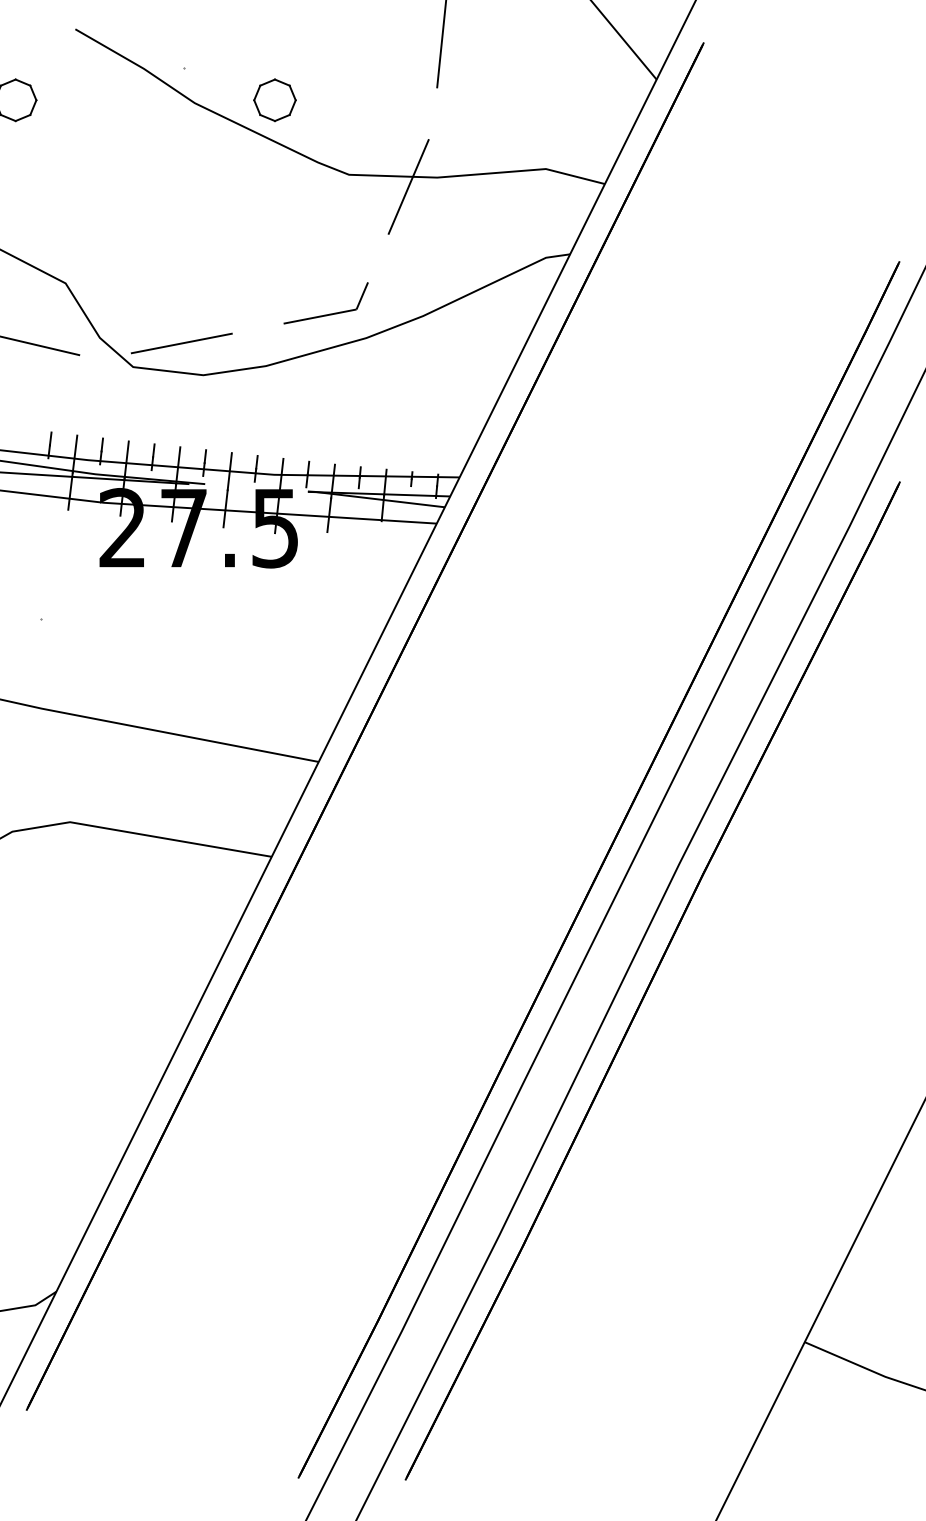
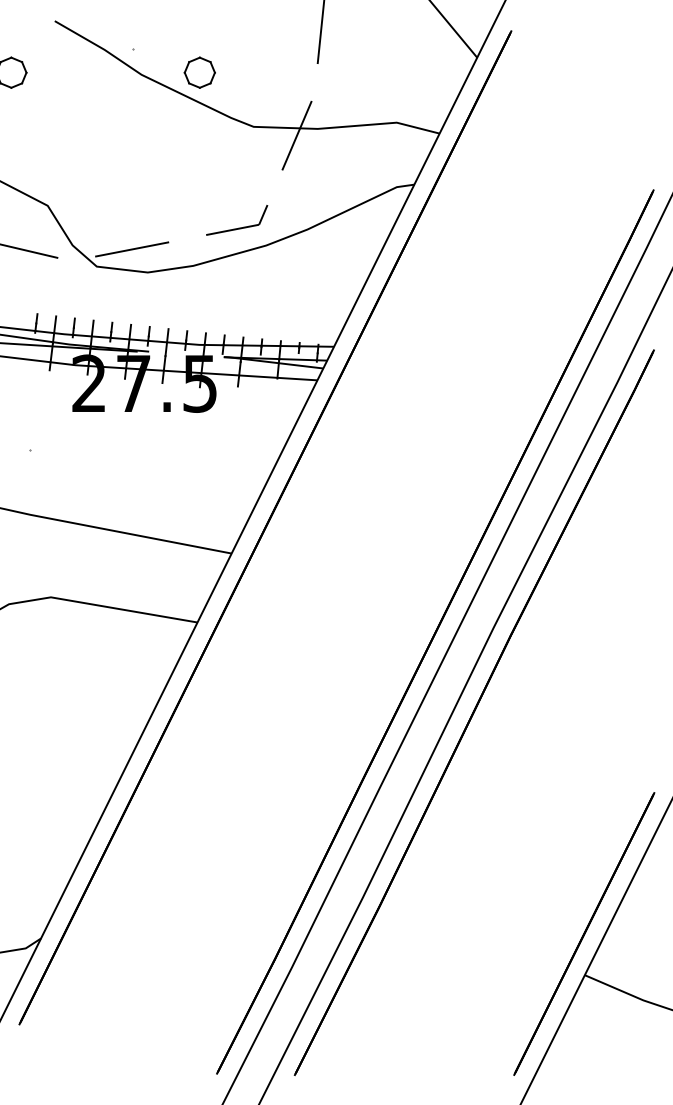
line: (803, 1285) -> (583, 934), added

